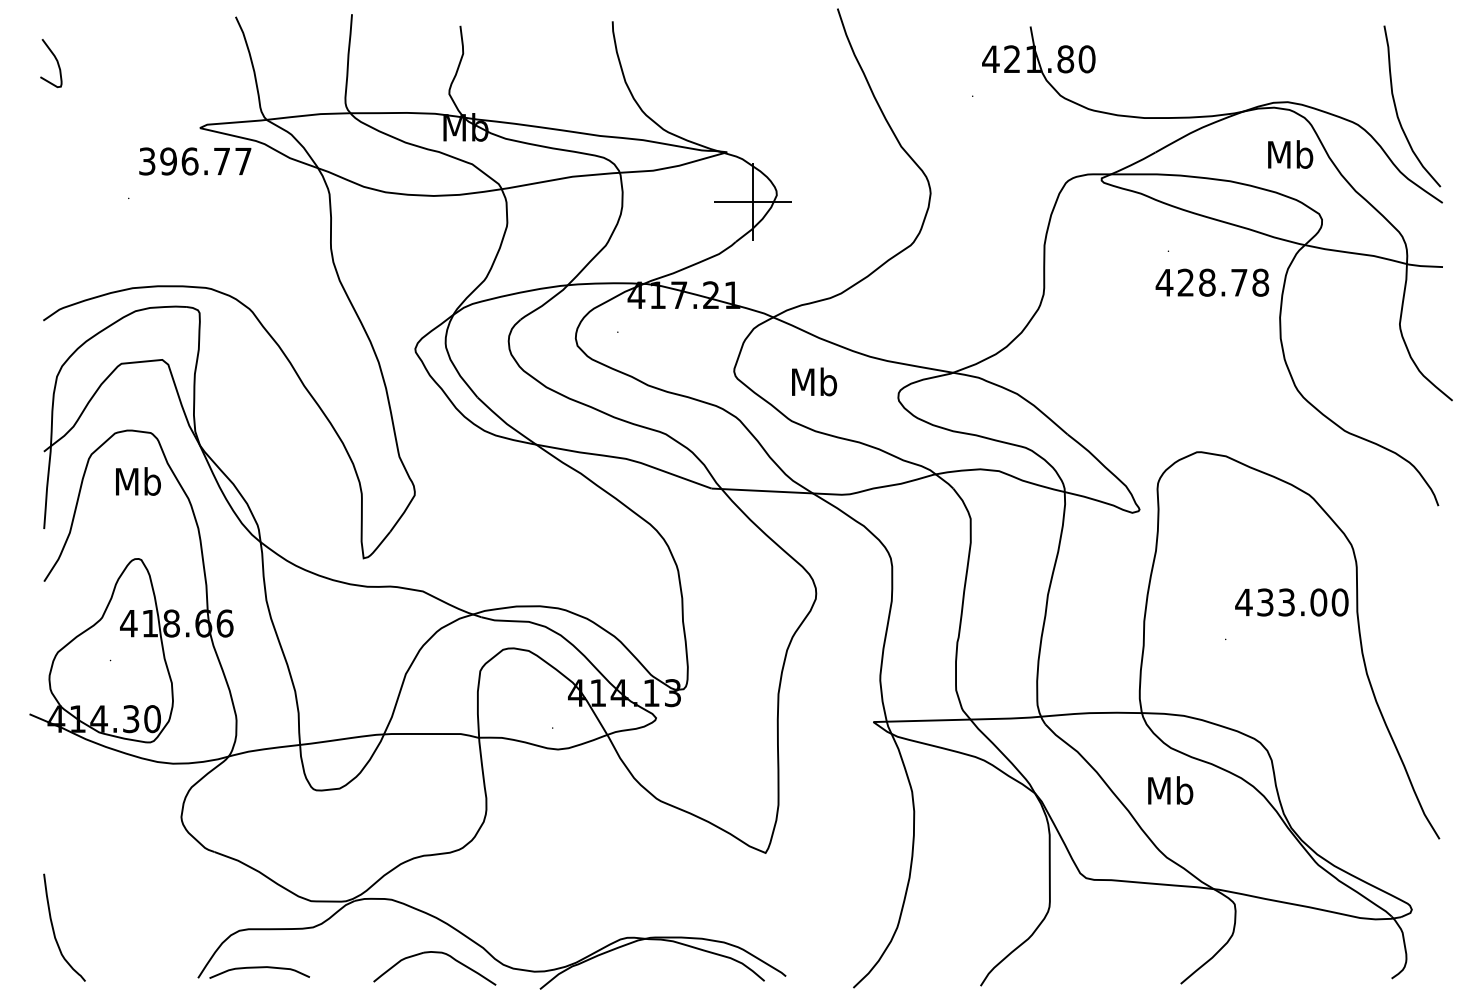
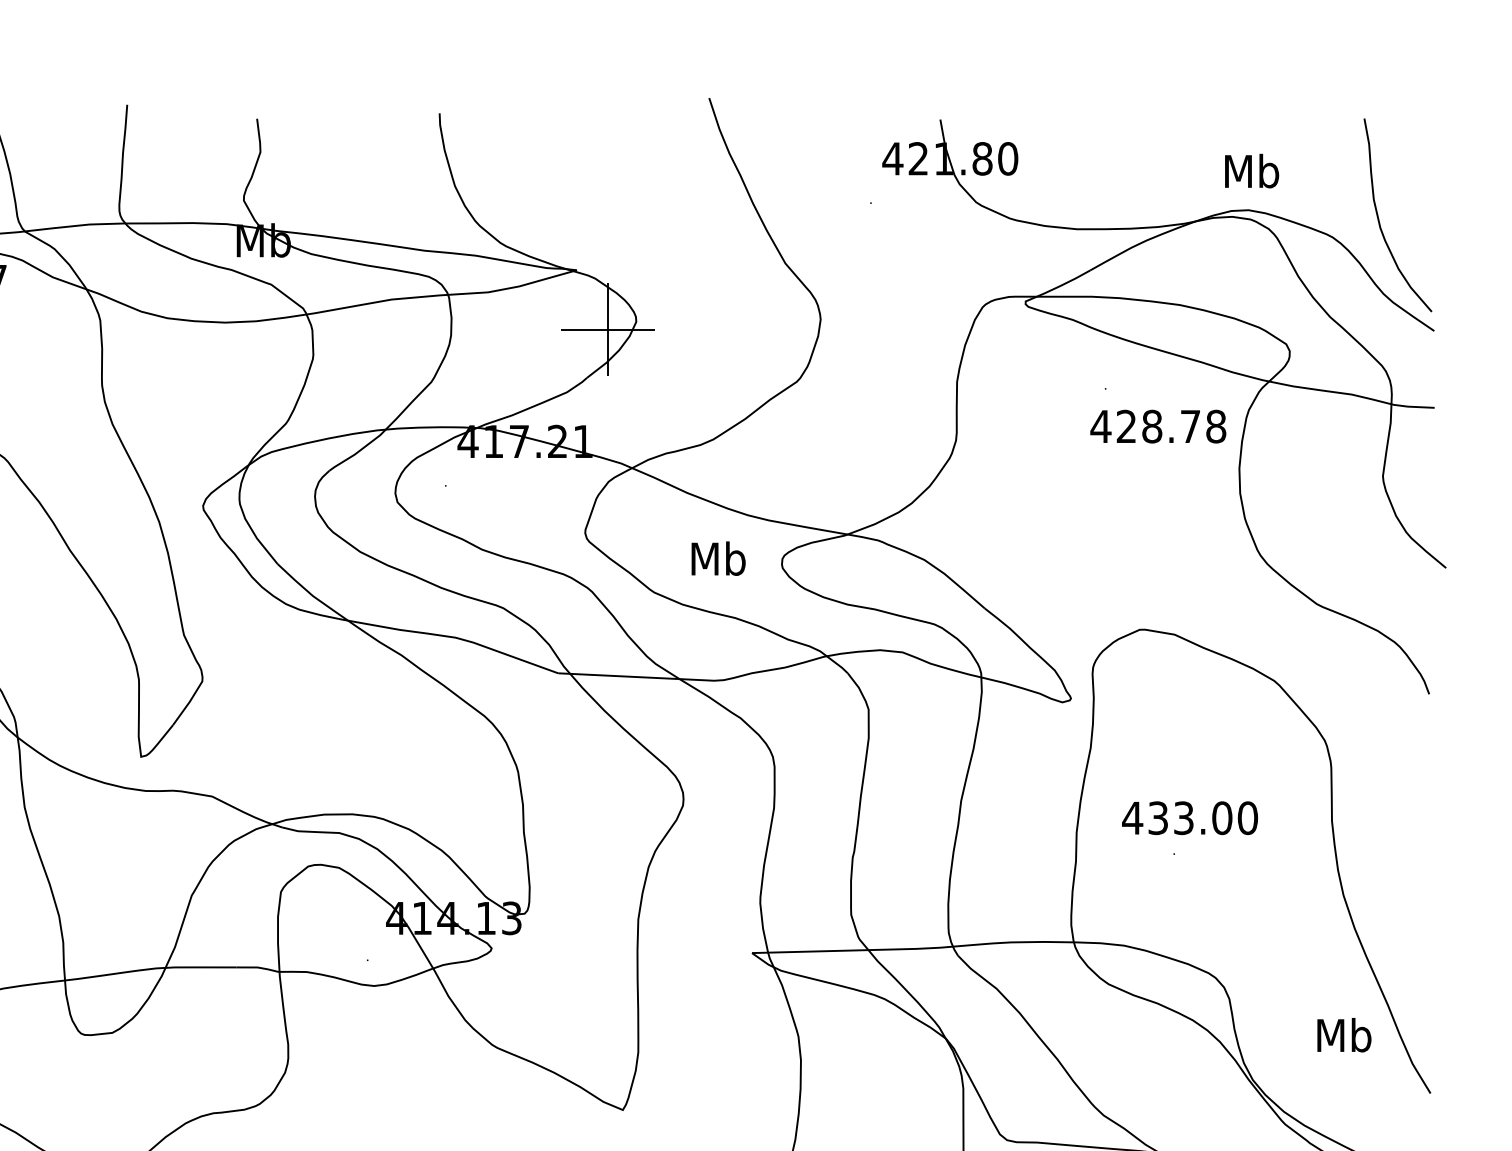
text: (1290, 154) -> (1251, 171), moved
text: (814, 381) -> (718, 558), moved
text: (1291, 602) -> (1189, 818), moved
text: (1170, 790) -> (1344, 1035), moved

